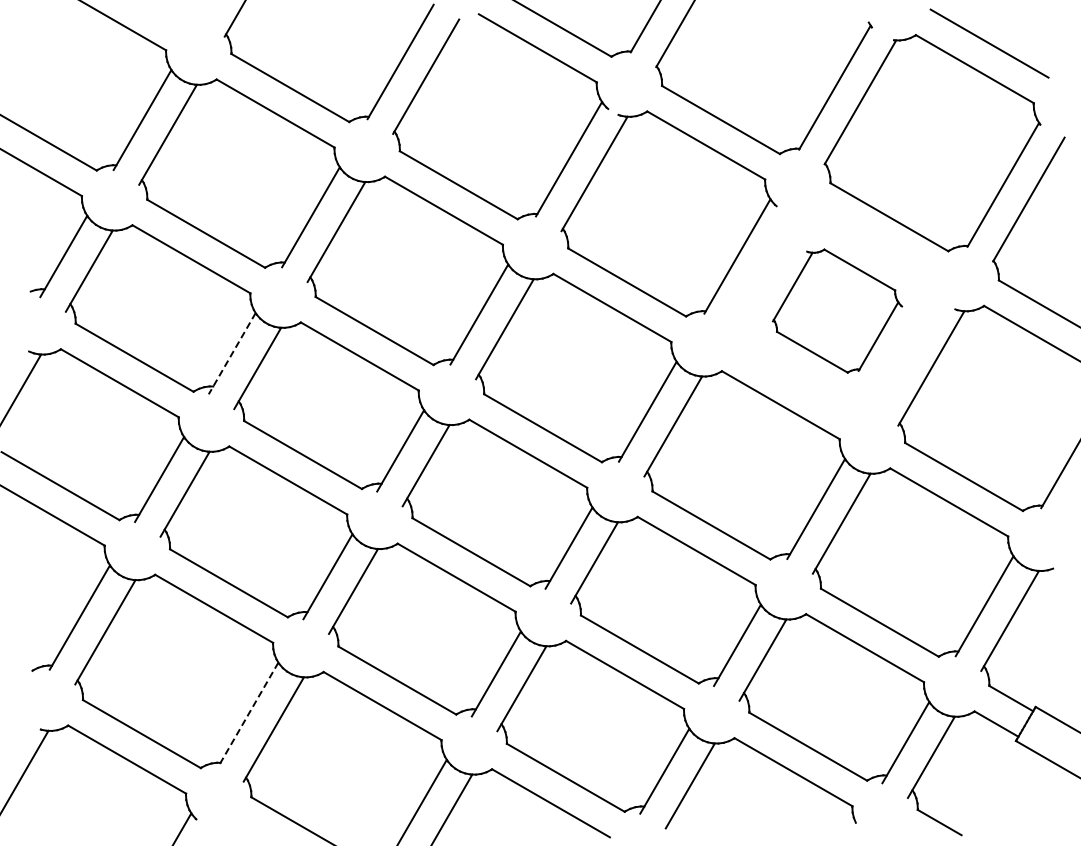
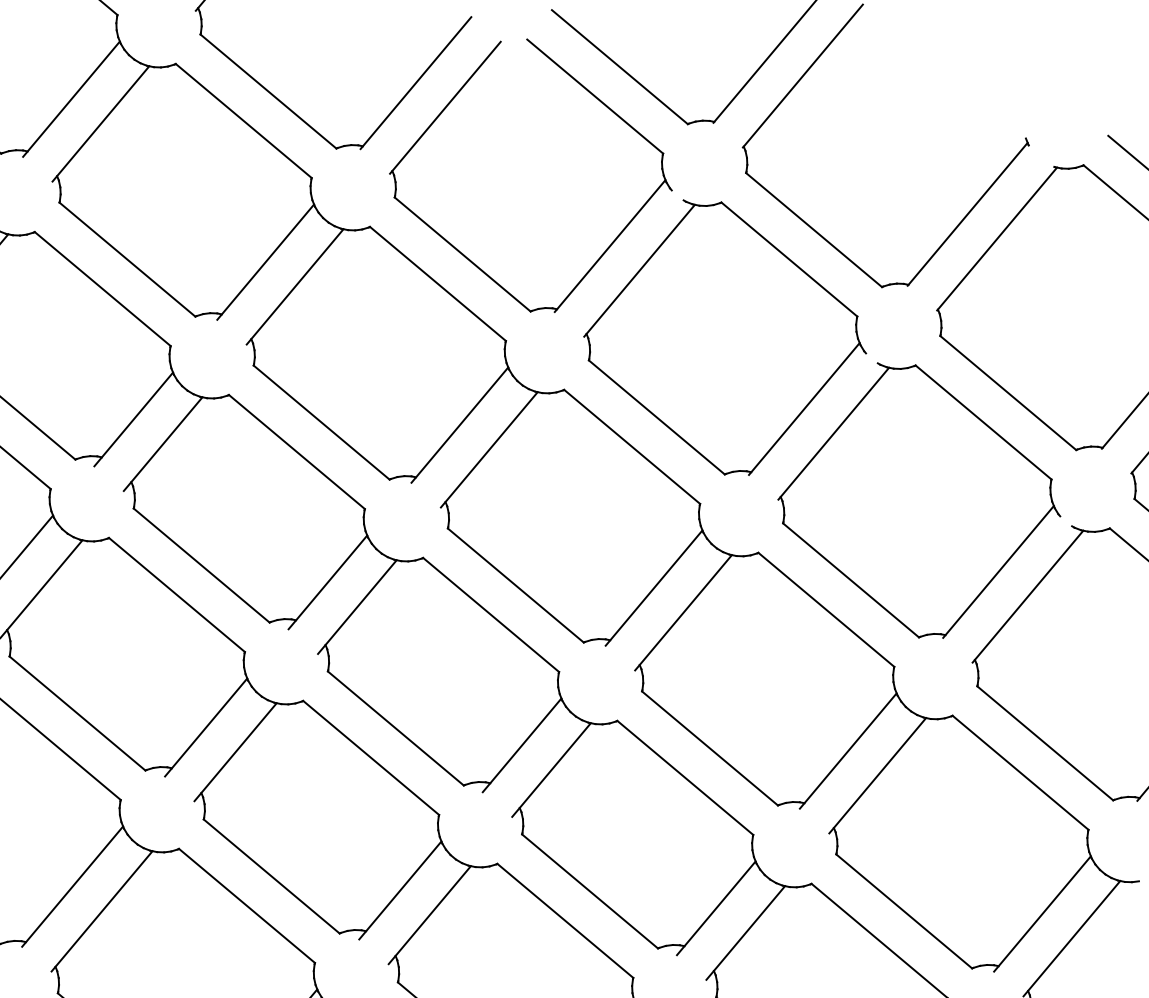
part: (837, 310) -> (920, 501), size x1.67
line: (232, 353) -> (134, 419), dashed -> solid
line: (248, 715) -> (72, 887), dashed -> solid

